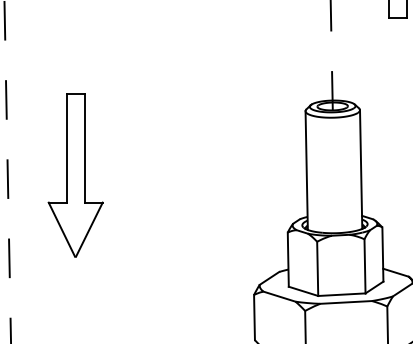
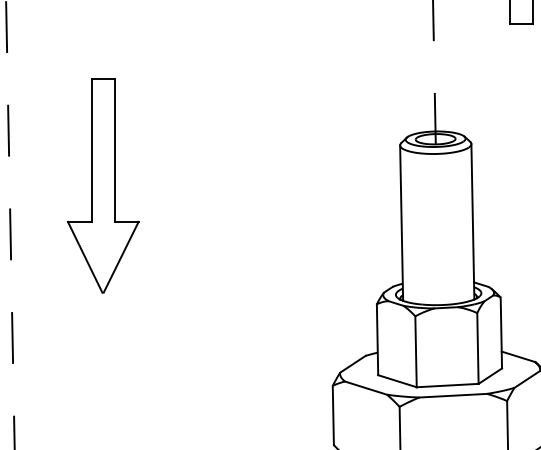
part: (75, 175) -> (102, 186), moved

